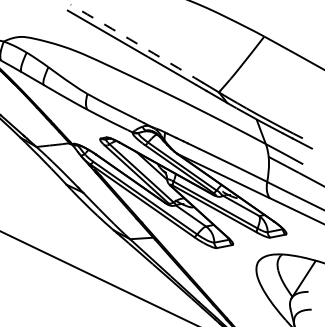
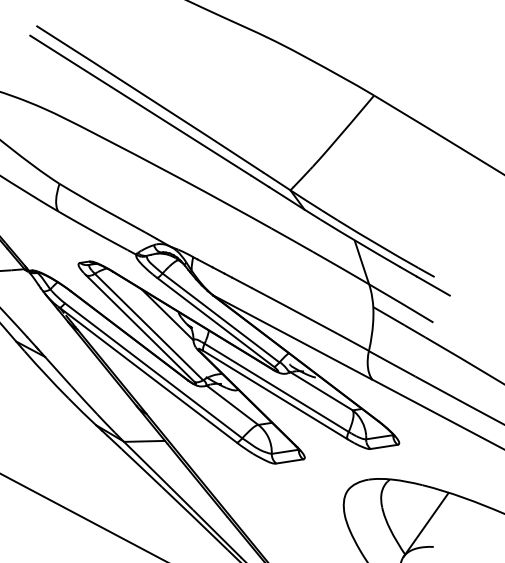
arc: (137, 43) -> (150, 98), dashed -> solid

